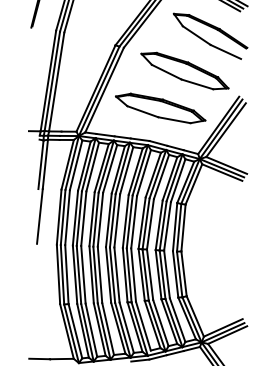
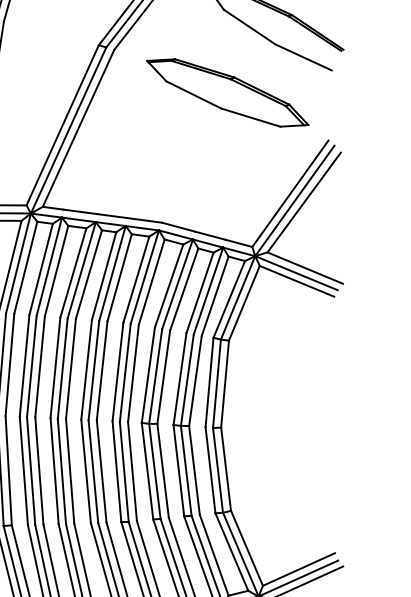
part: (160, 108) -> (182, 162), removed

